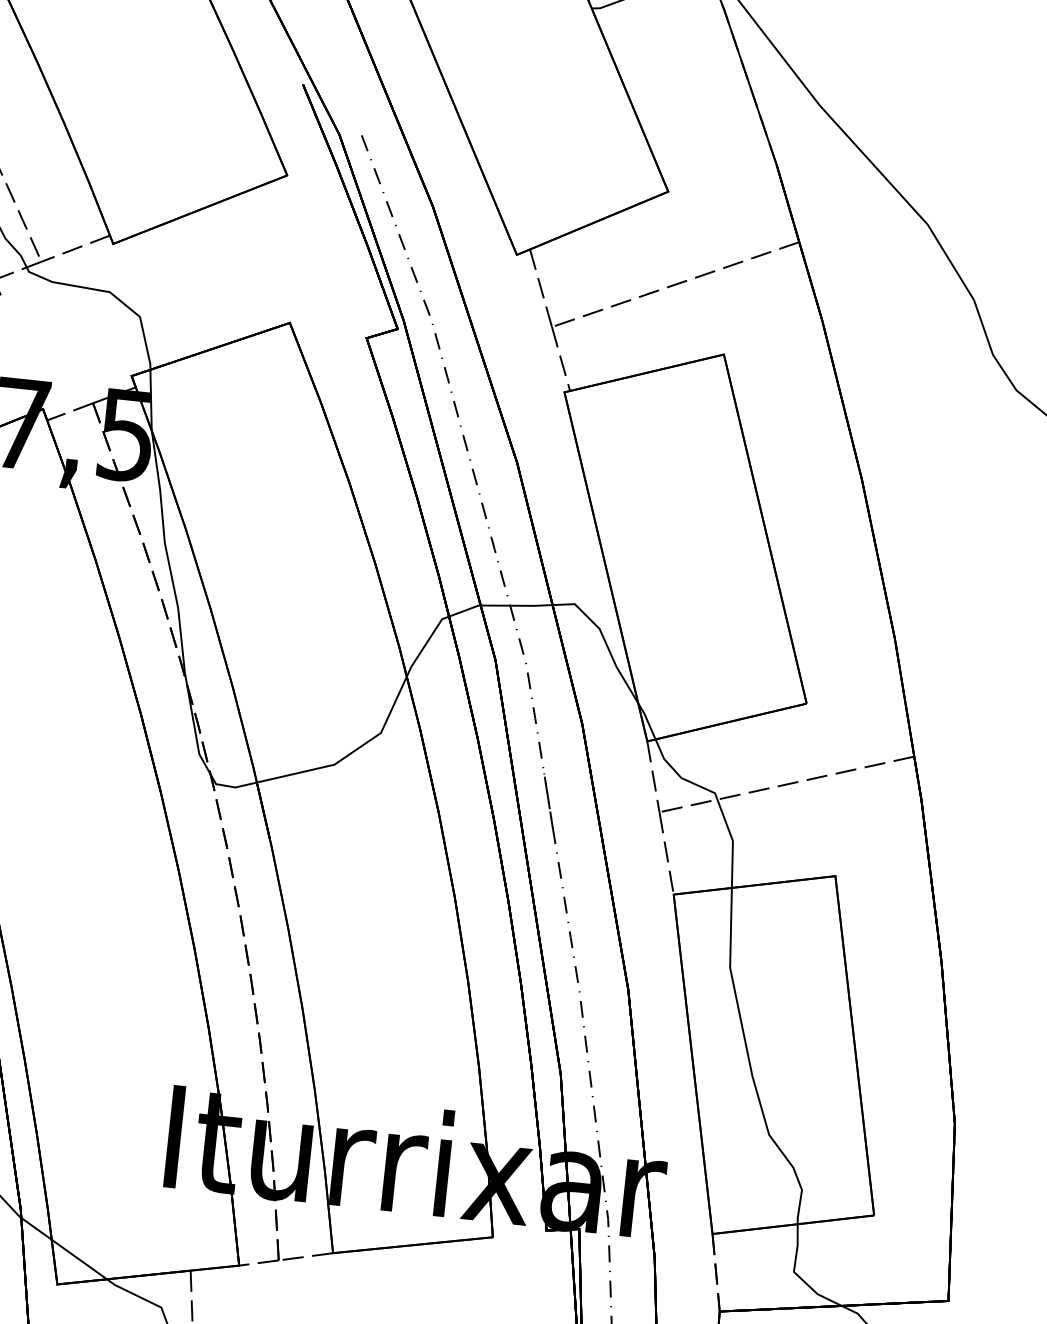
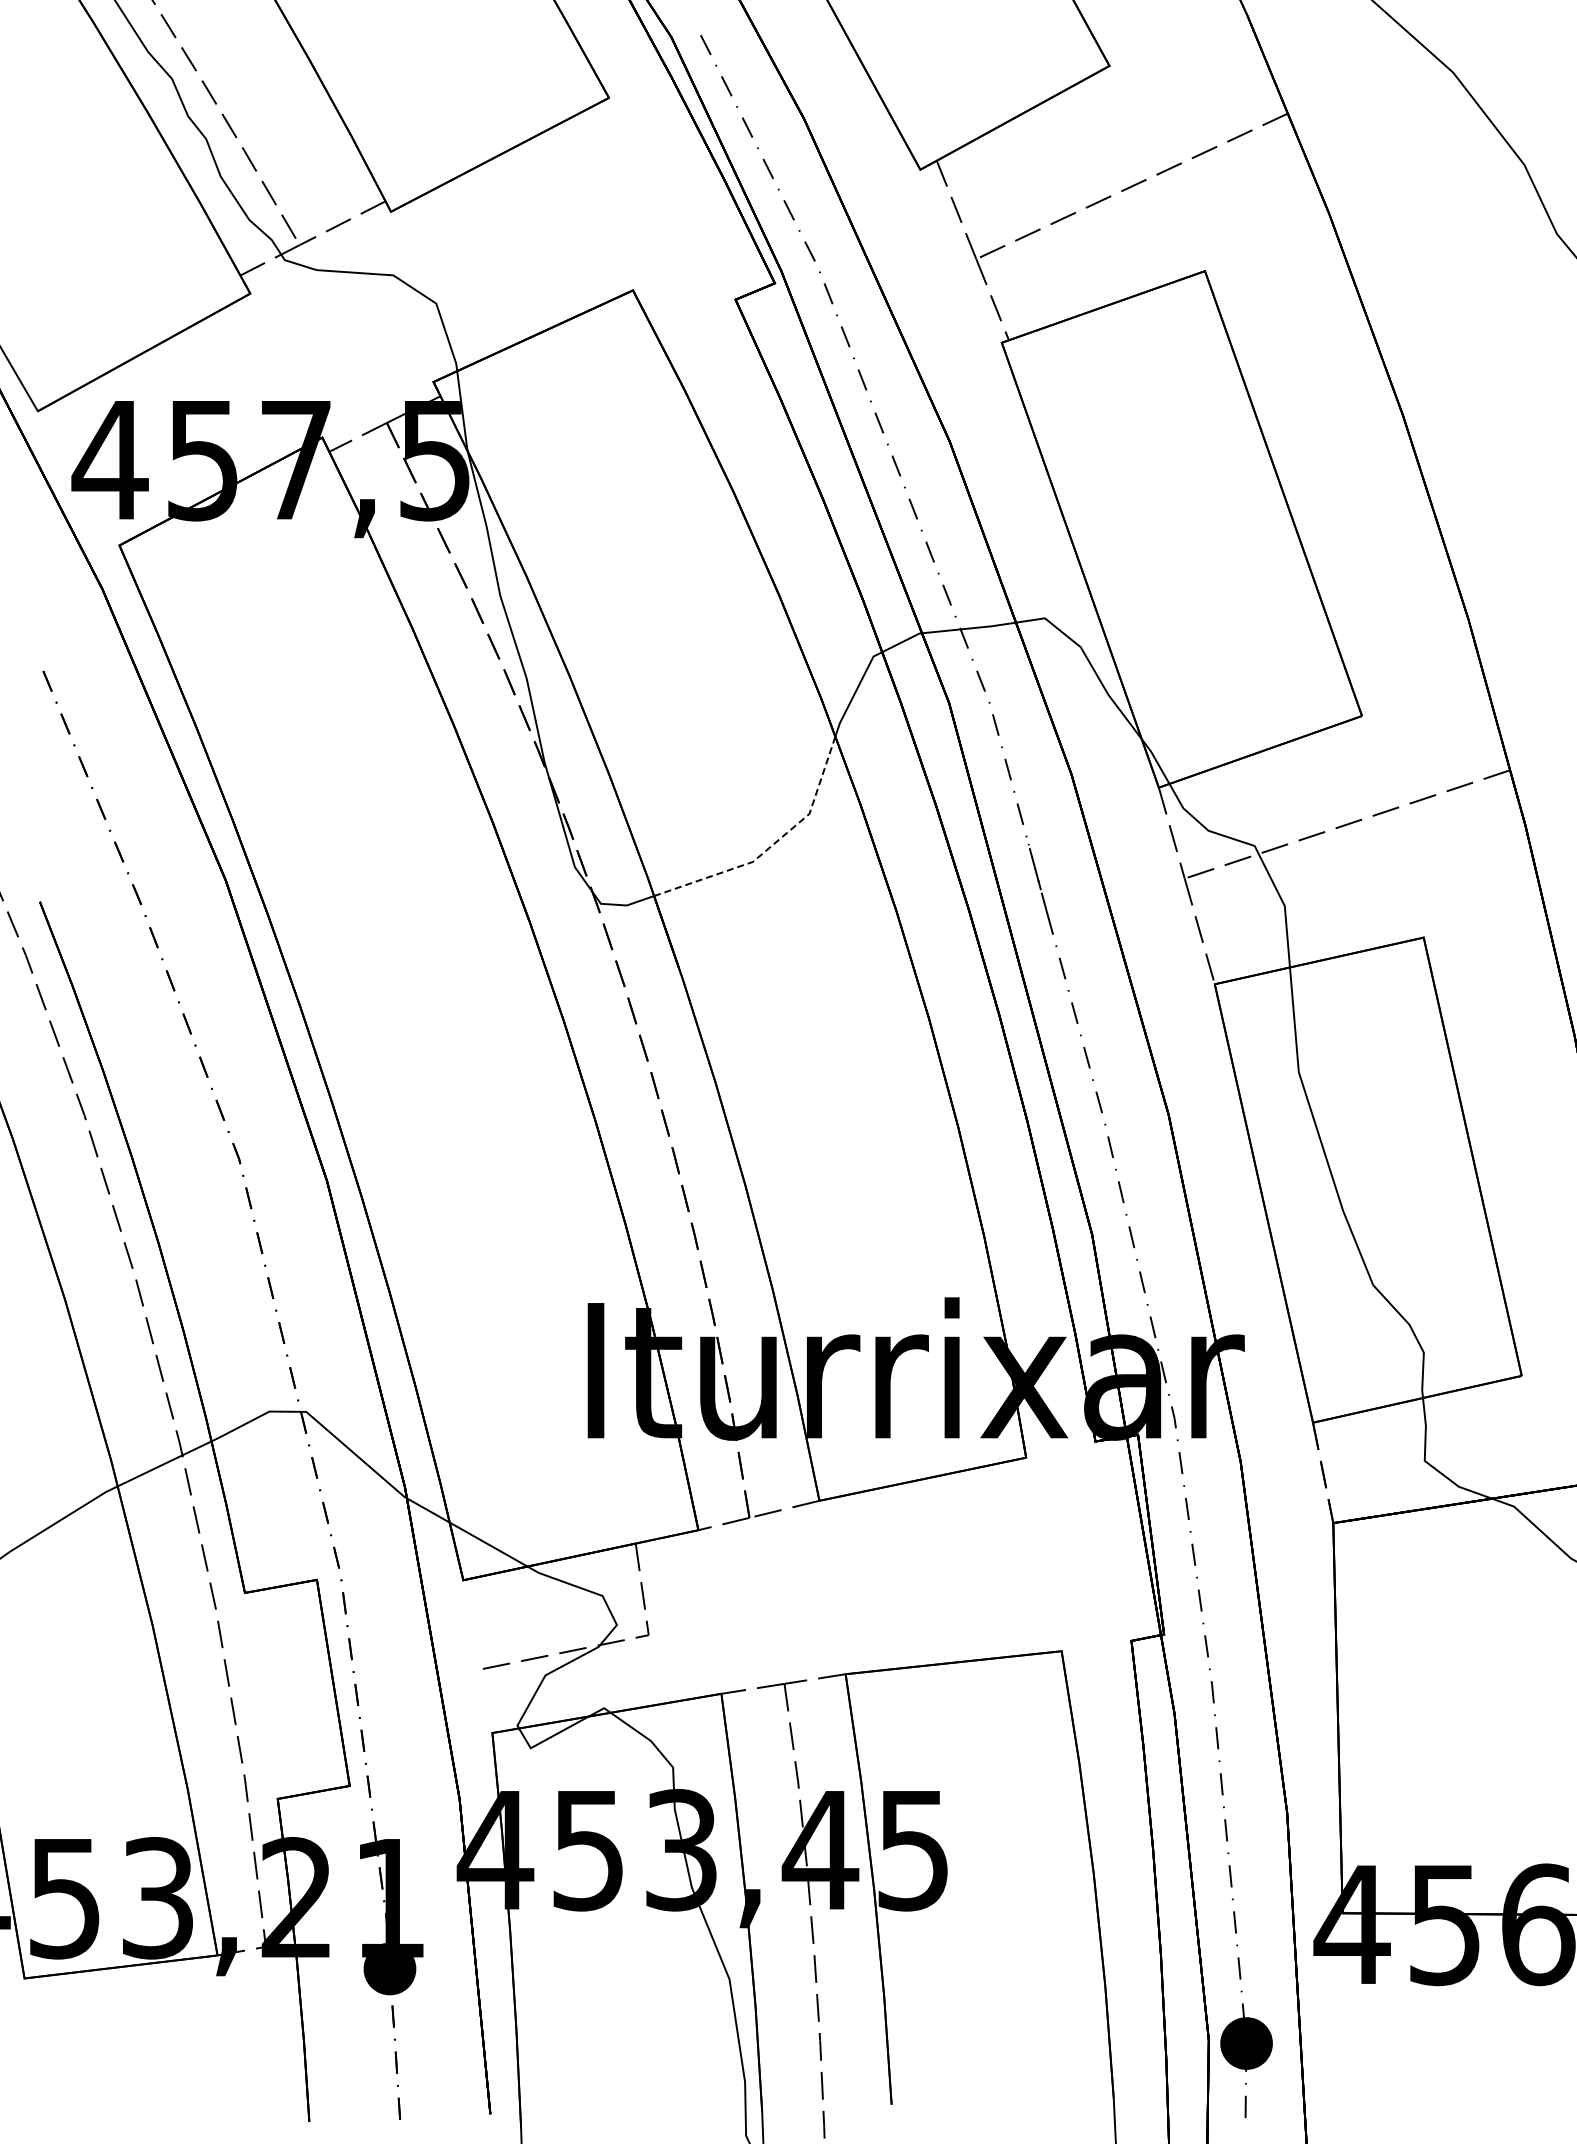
line: (350, 753) -> (772, 845), solid -> dashed

